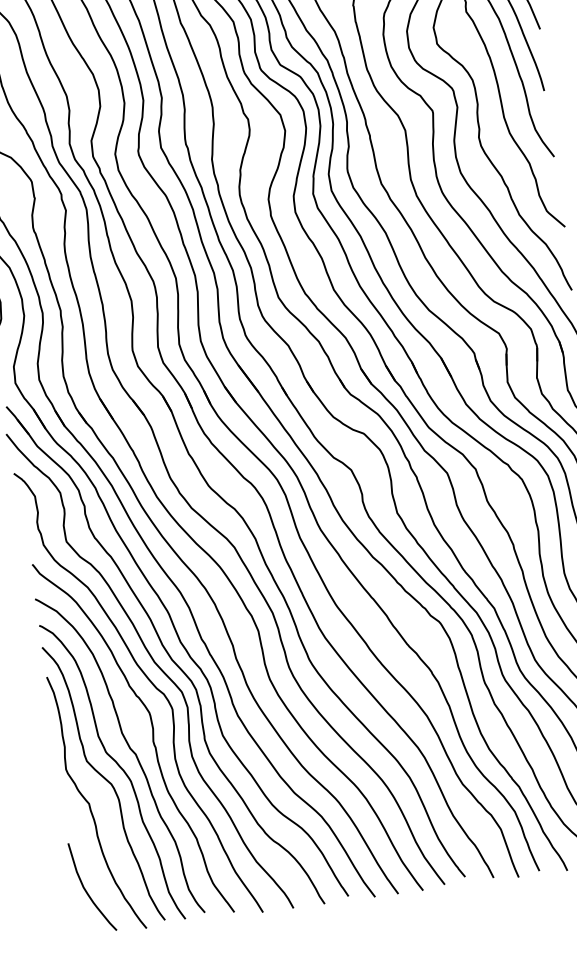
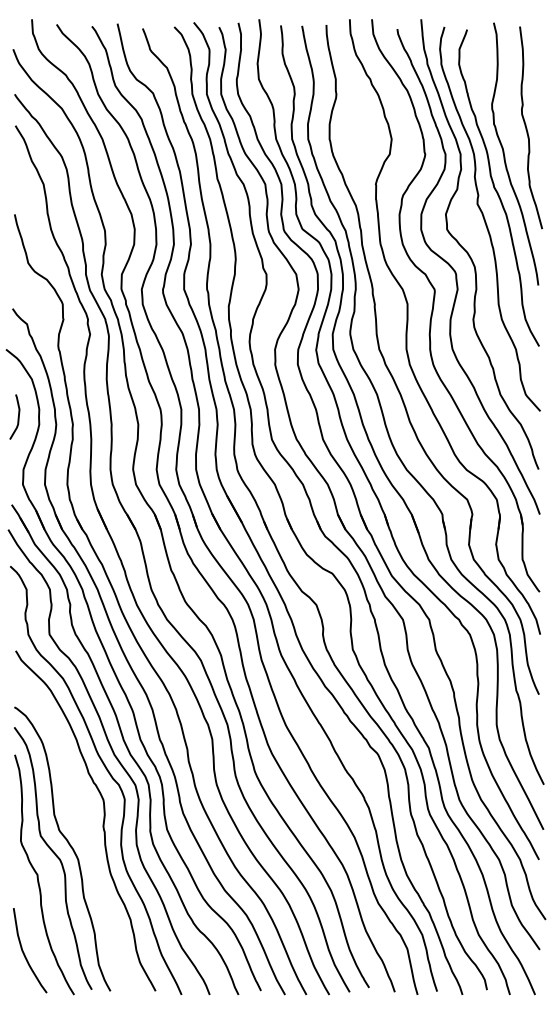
curve: (130, 750) -> (81, 831), removed

